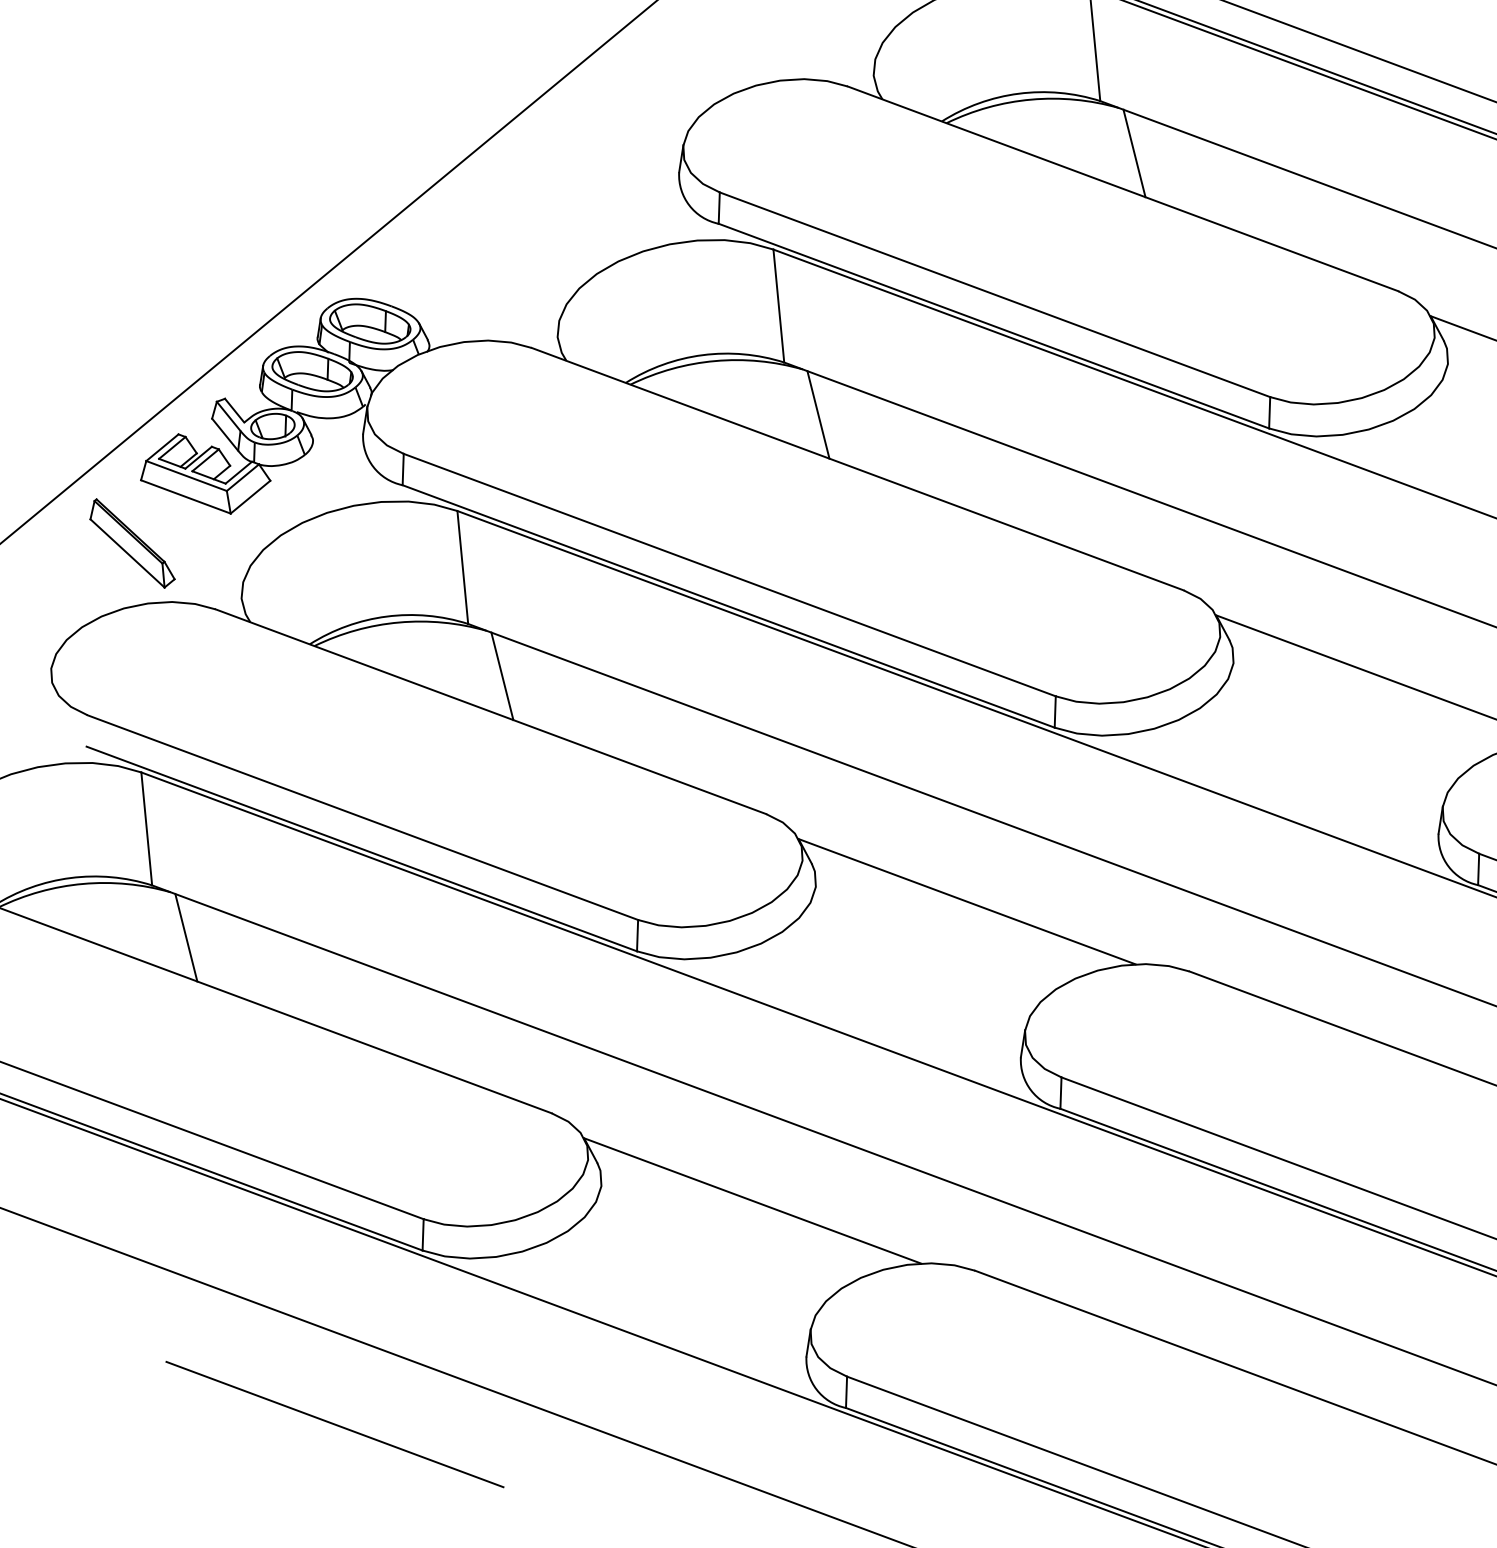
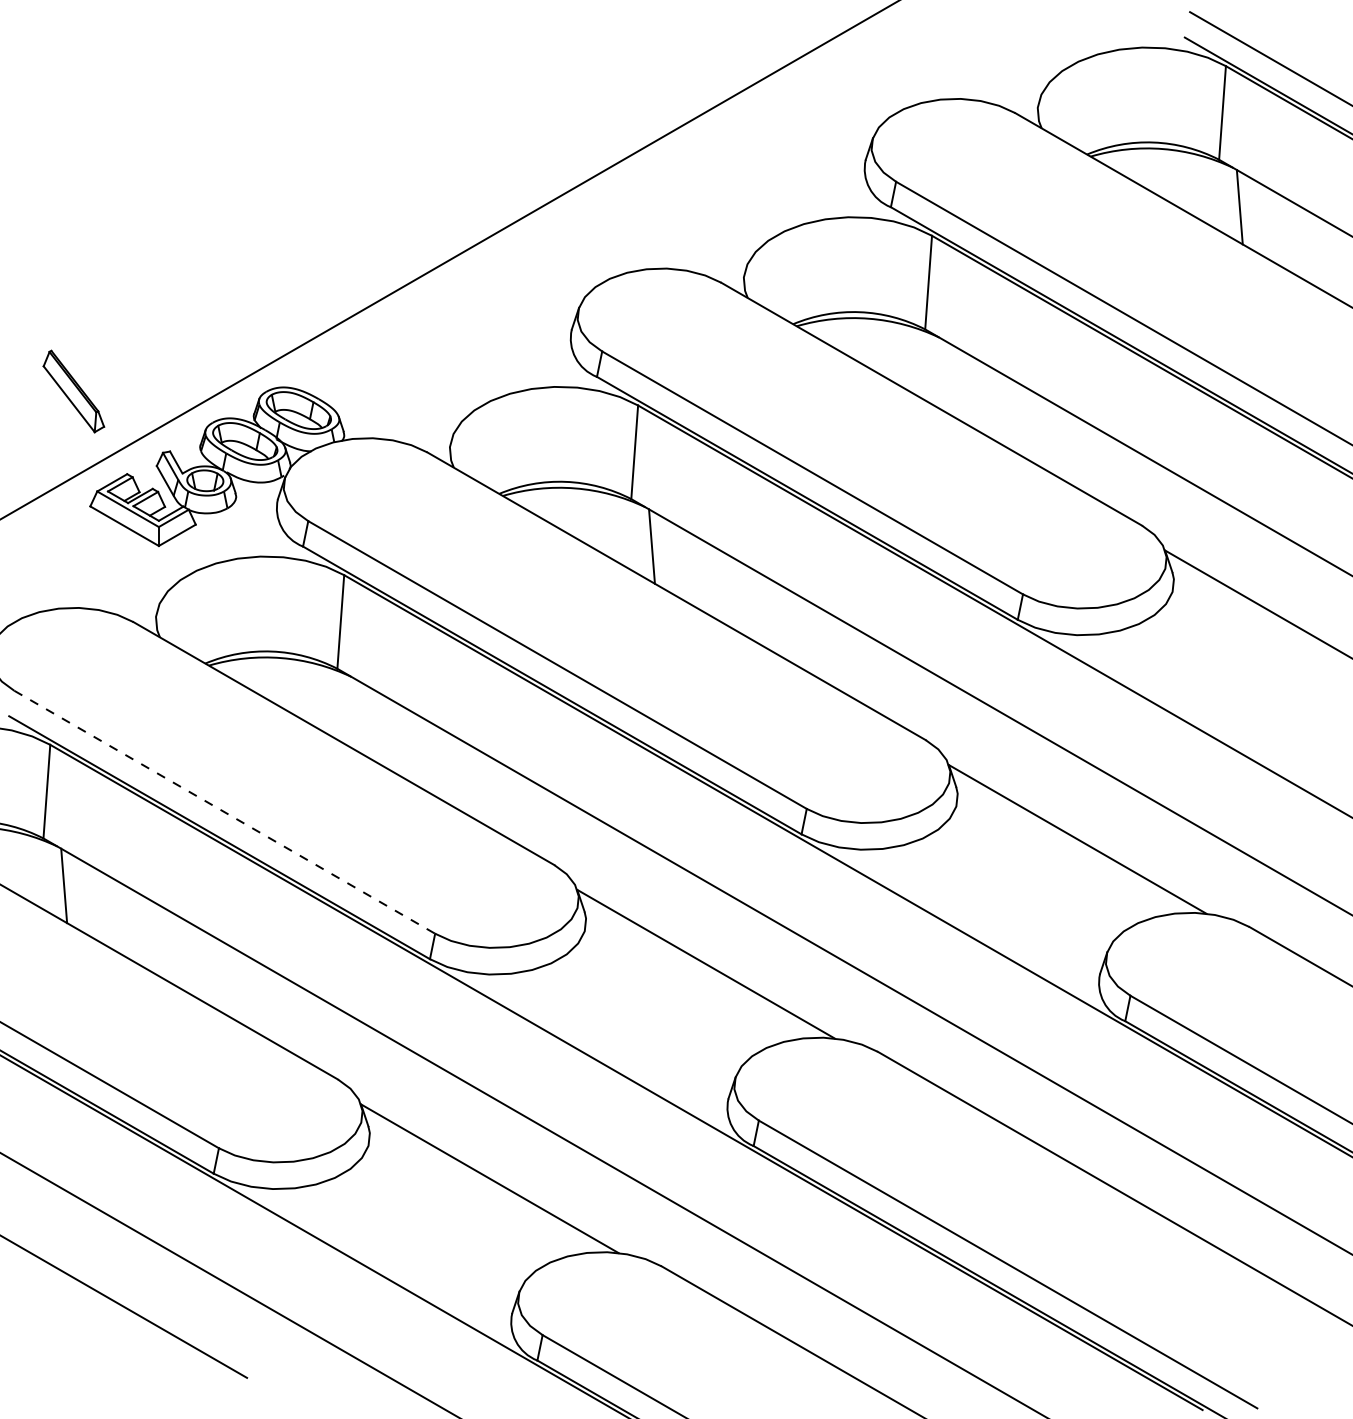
line: (1133, 153) -> (945, 376), removed
part: (131, 543) -> (73, 391), moved
line: (502, 676) -> (358, 716), removed
line: (362, 817) -> (224, 812), solid -> dashed

